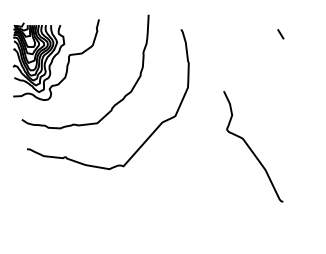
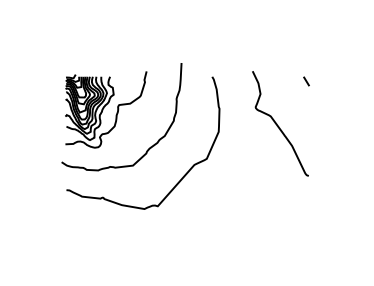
part: (56, 59) -> (106, 109), moved
curve: (251, 148) -> (278, 125), moved

